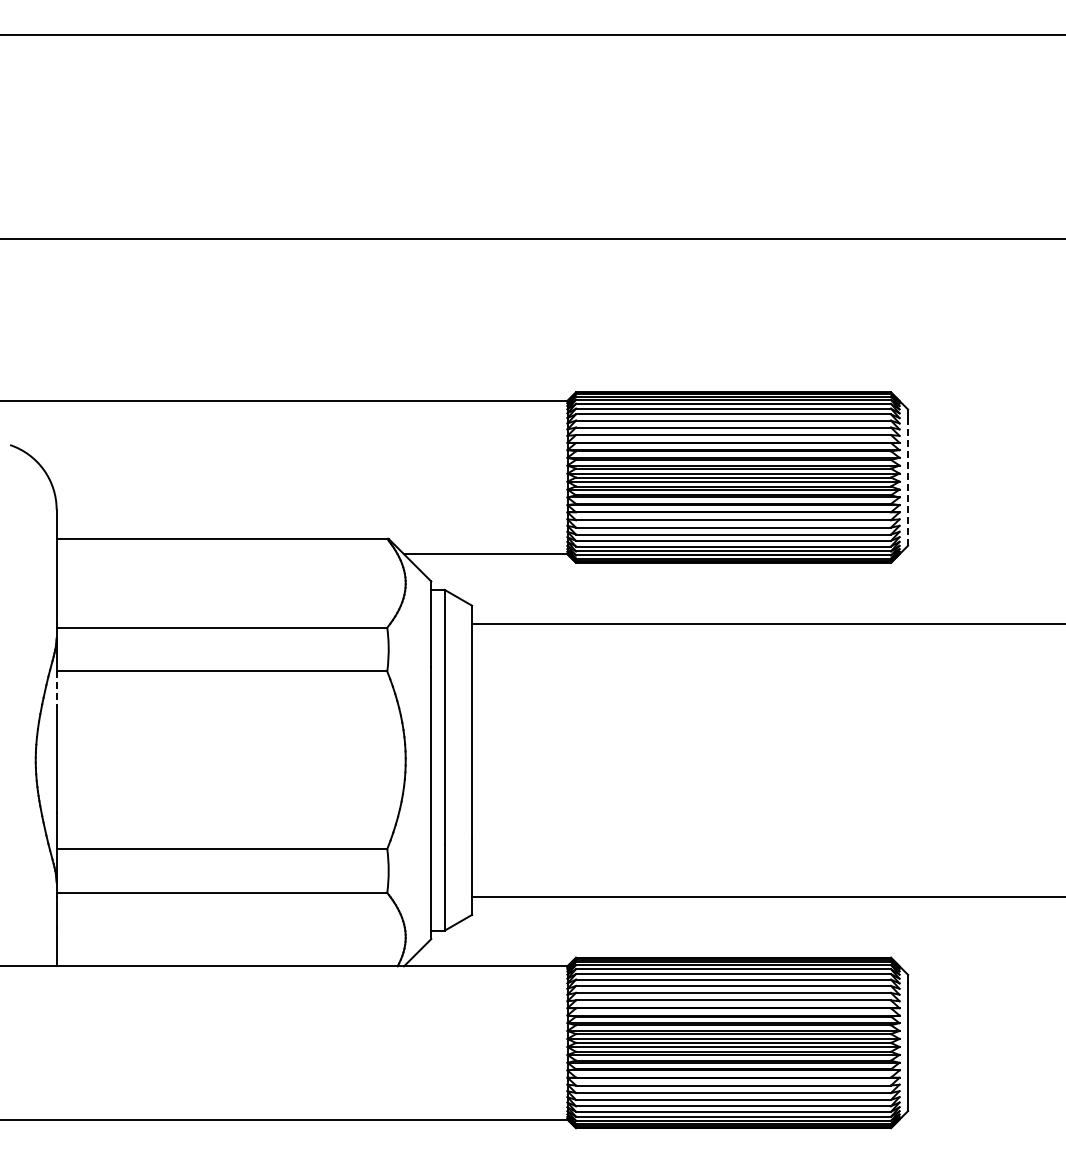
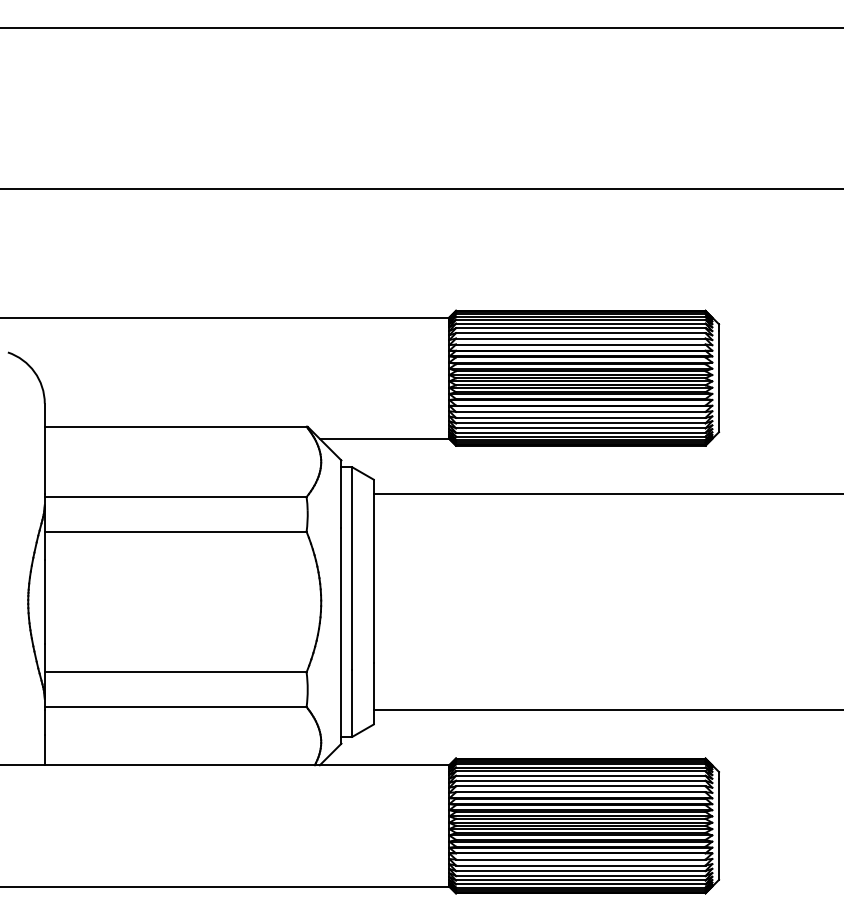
line: (908, 481) -> (719, 381), dashed -> solid
line: (56, 689) -> (44, 546), dashed -> solid

